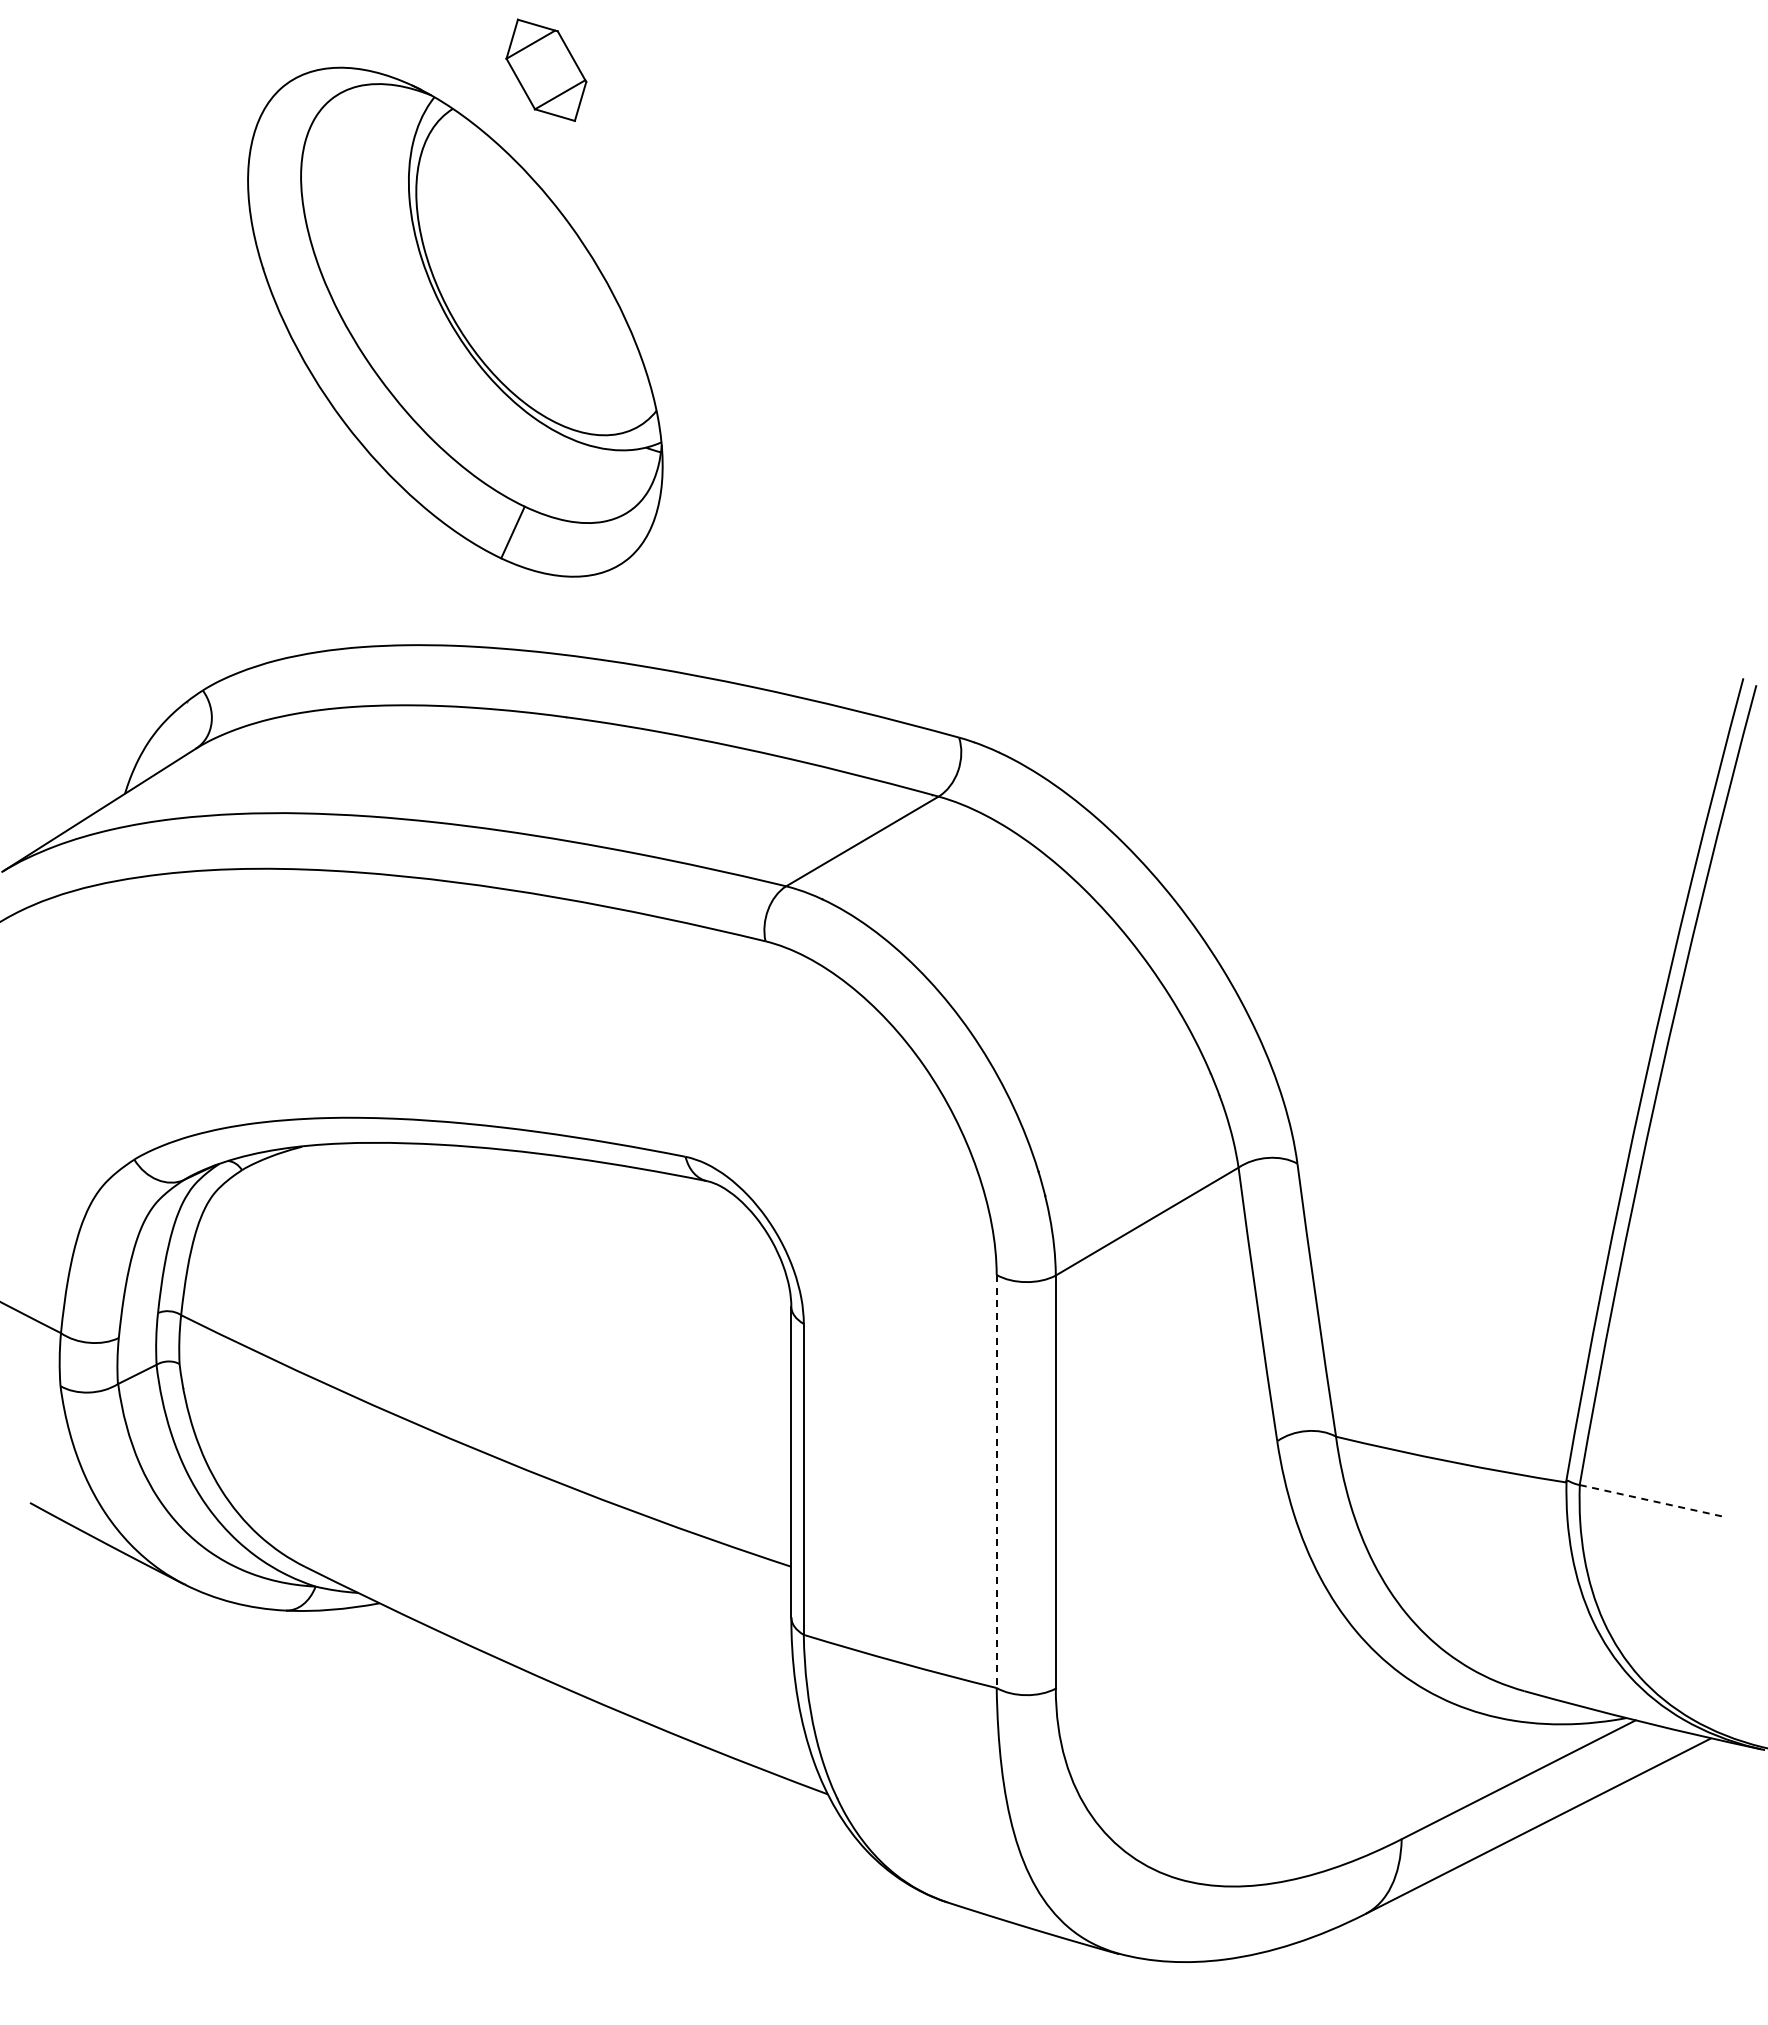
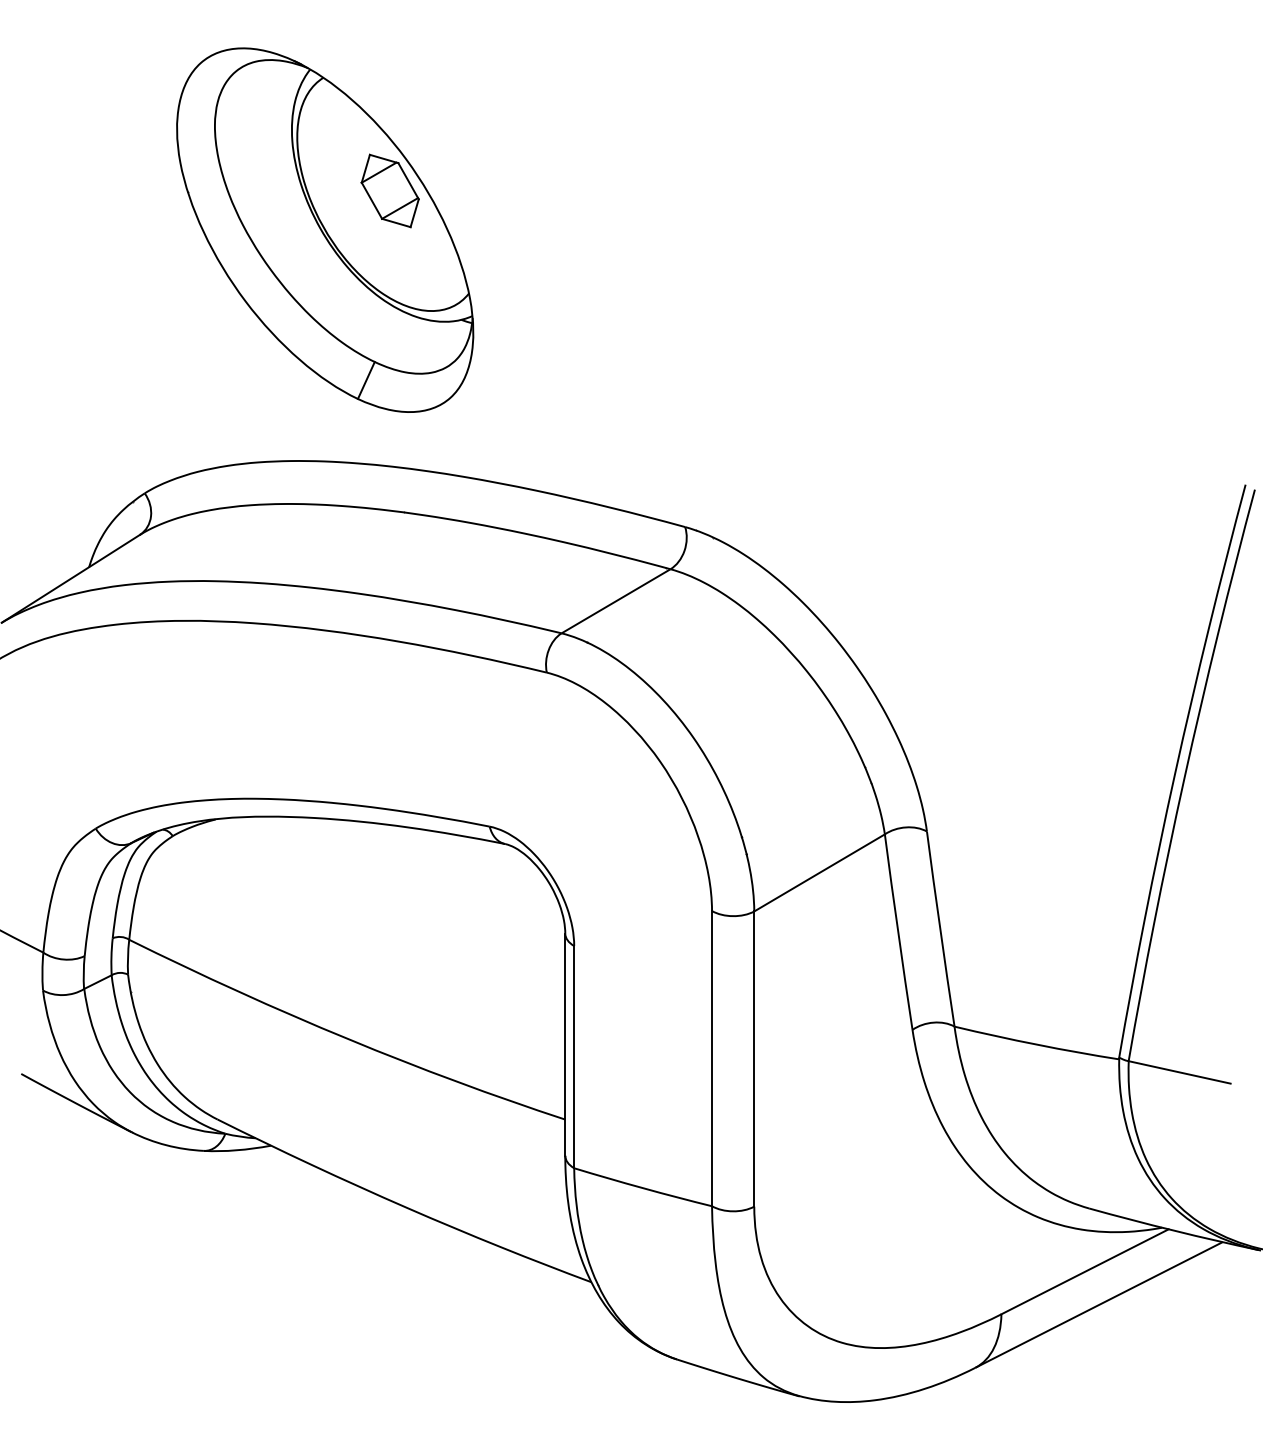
part: (546, 69) -> (390, 190), moved
line: (996, 1481) -> (711, 1058), dashed -> solid
line: (1651, 1500) -> (1179, 1072), dashed -> solid

